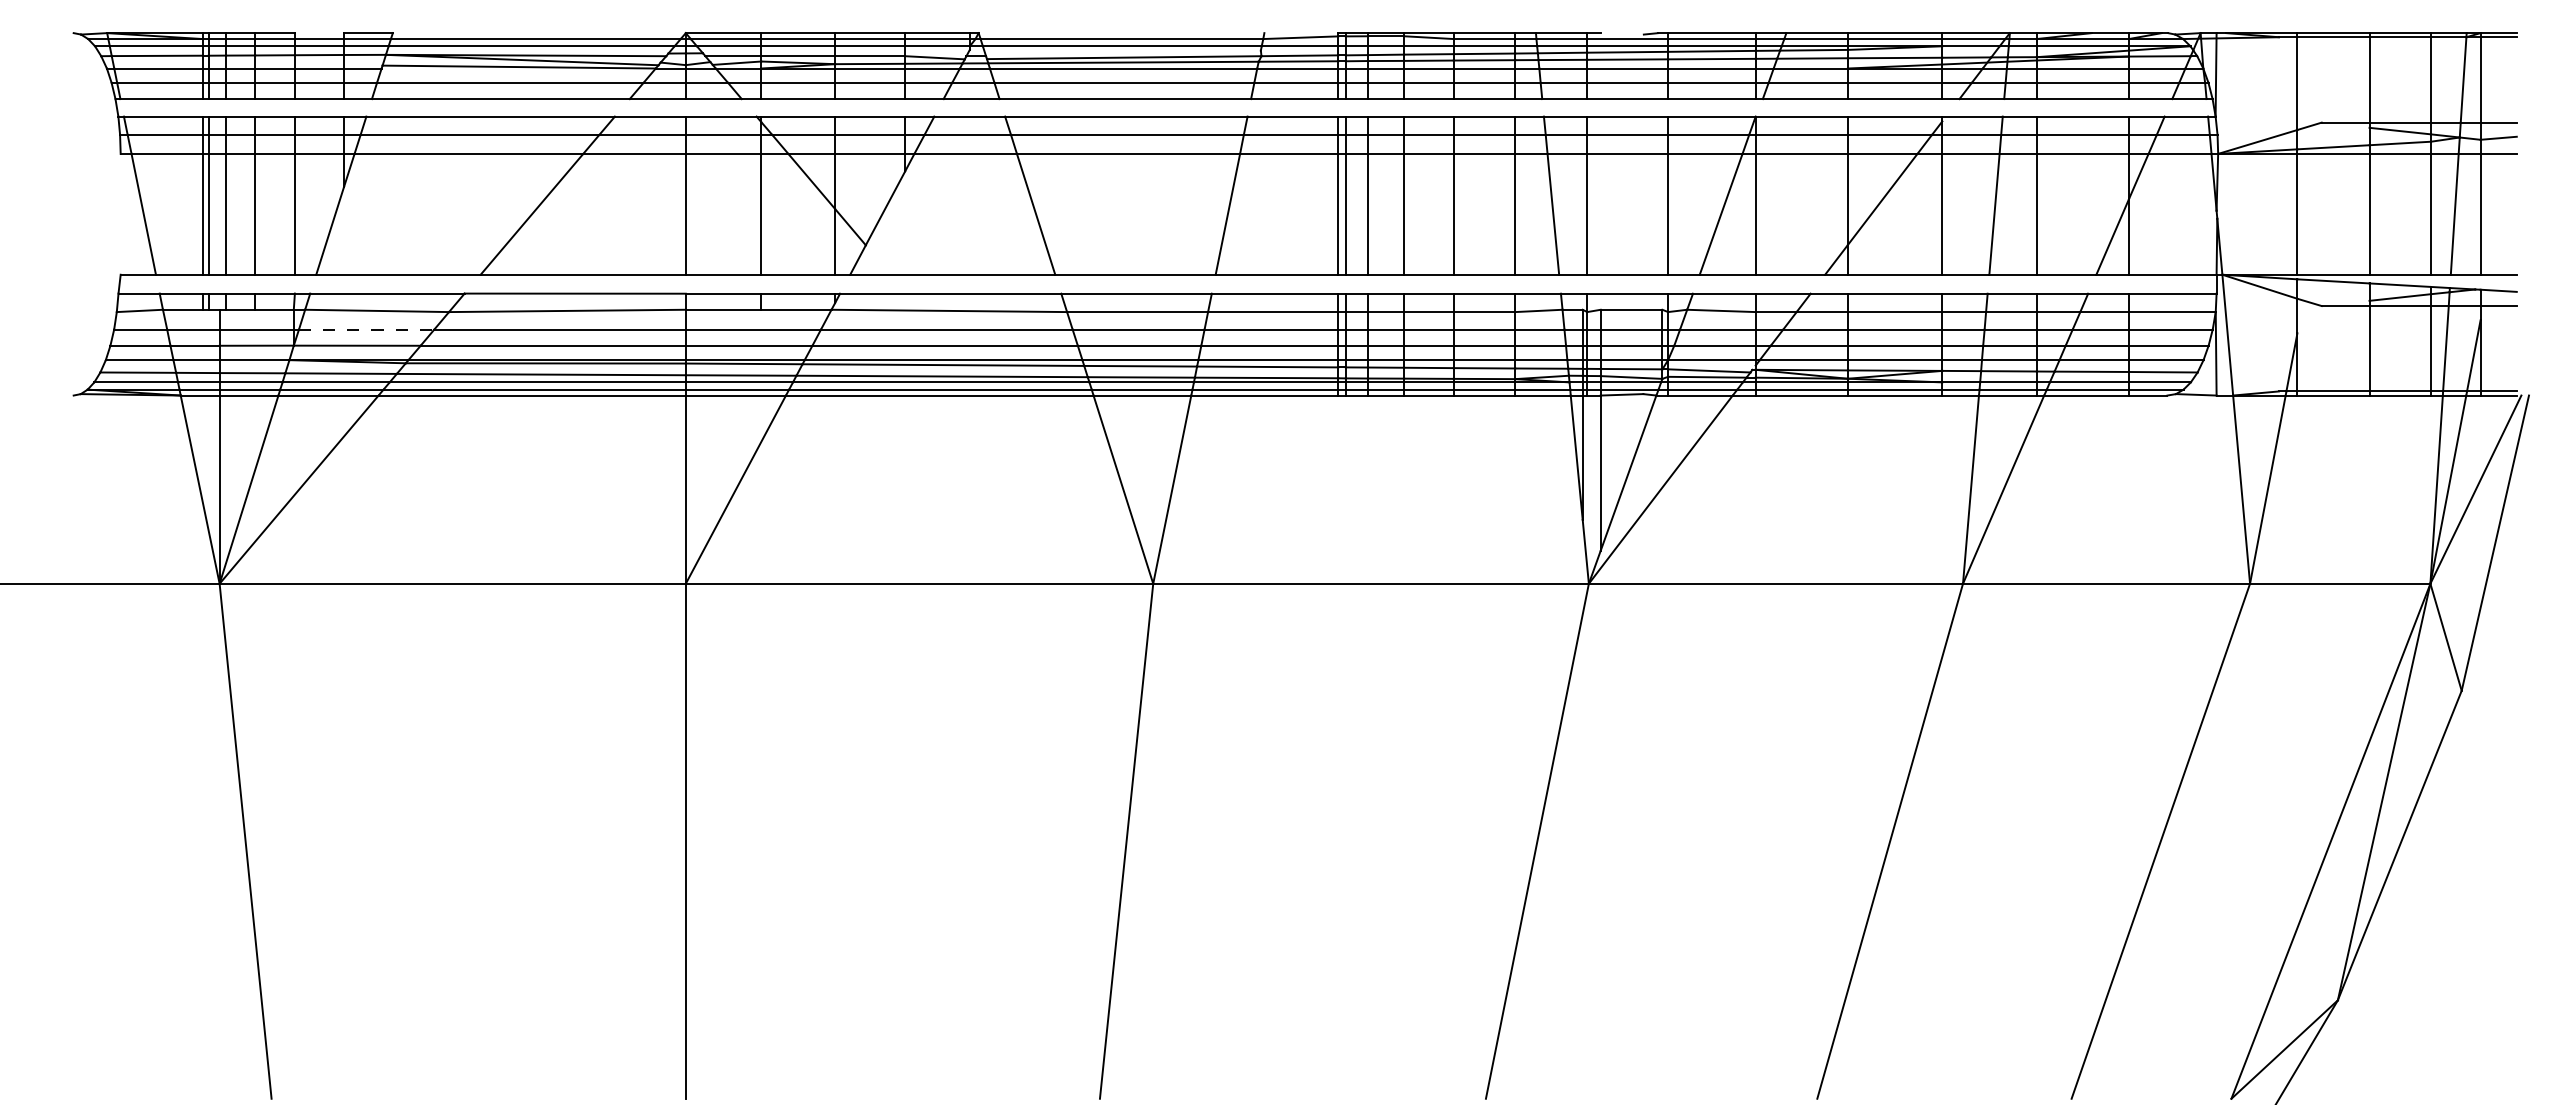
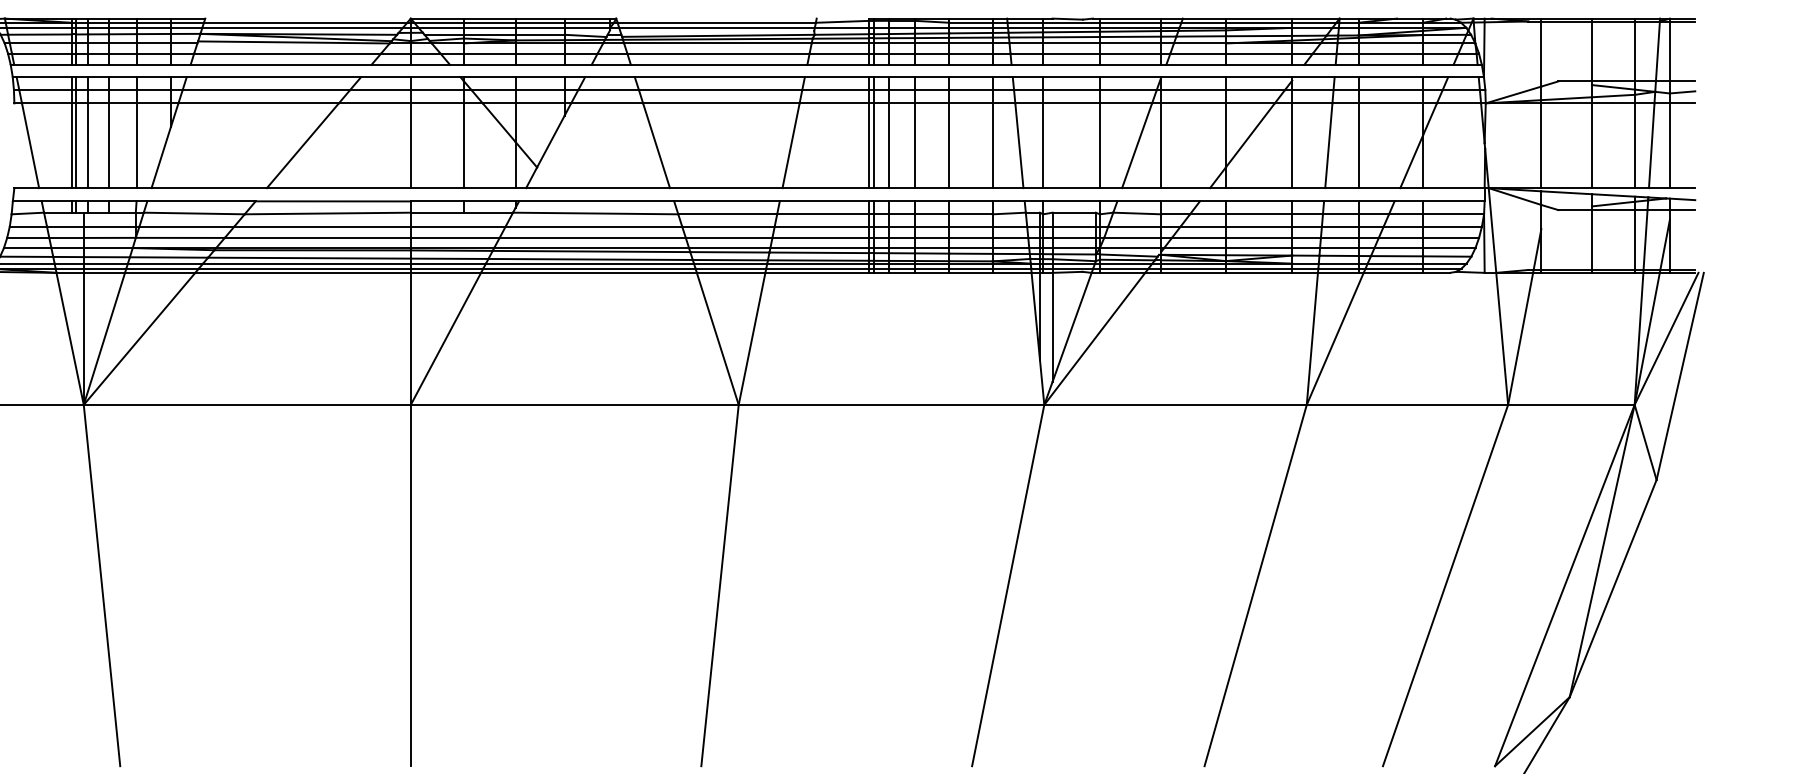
line: (319, 33) -> (153, 18), added
line: (1621, 33) -> (1067, 18), added
line: (366, 329) -> (186, 226), dashed -> solid

